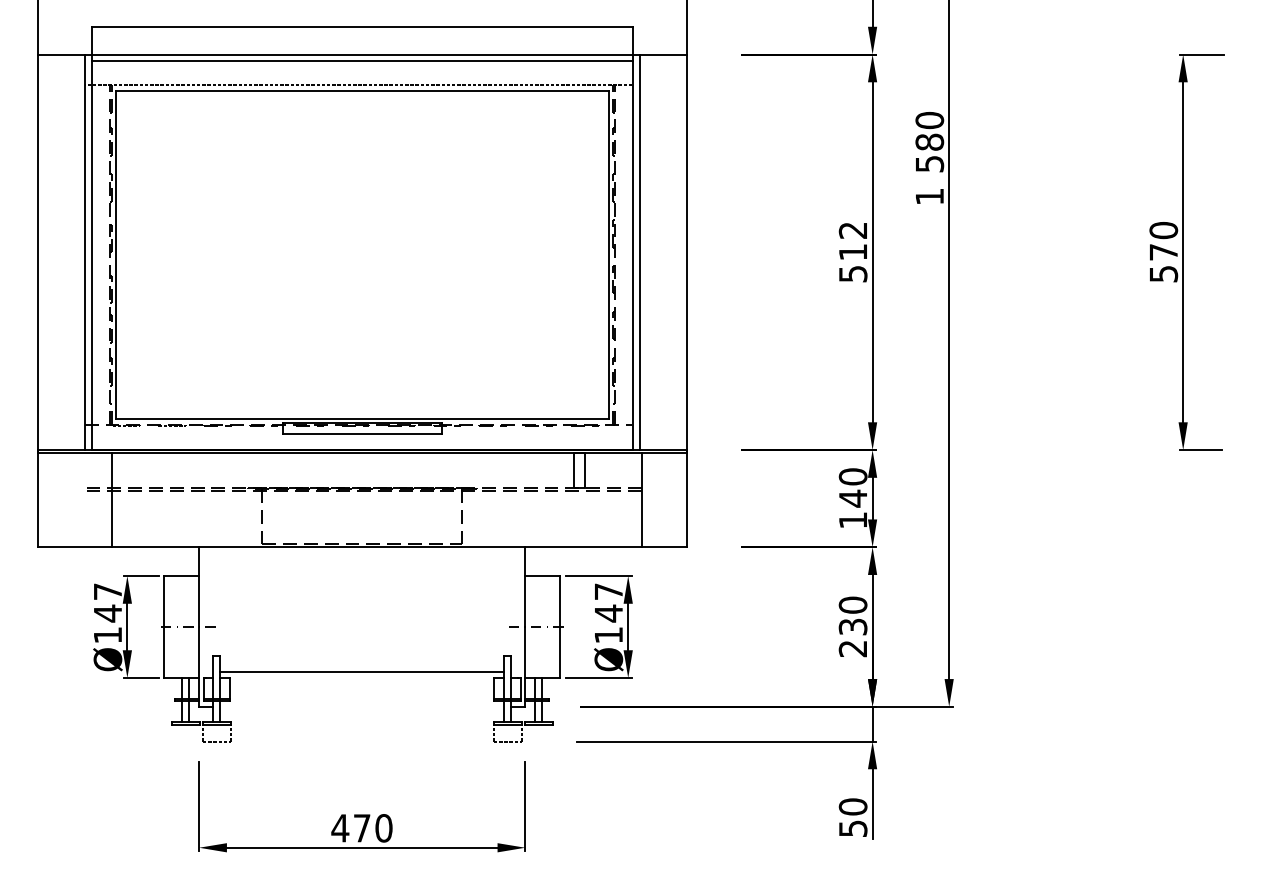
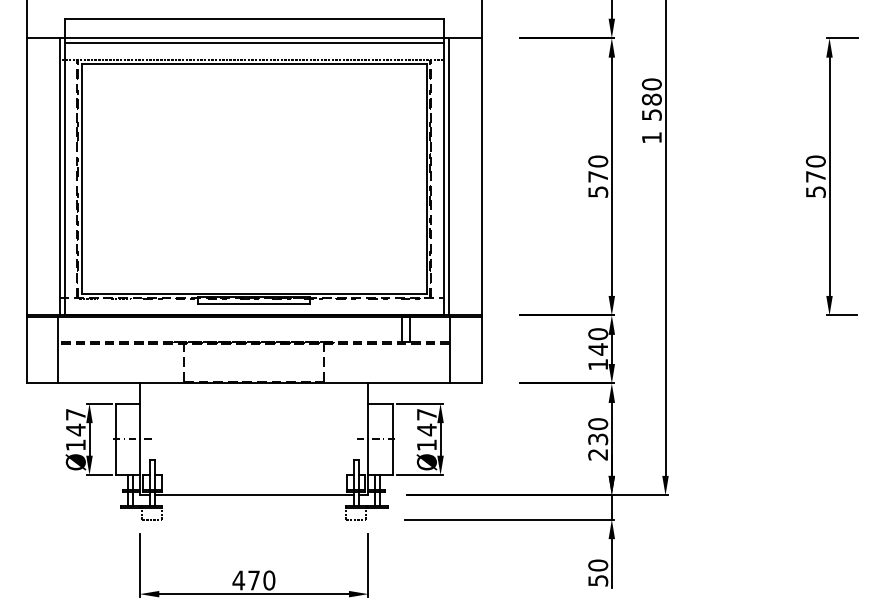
text: (852, 241) -> (597, 169), 512 -> 570
line: (111, 499) -> (58, 350), moved
line: (362, 671) -> (254, 495), moved

